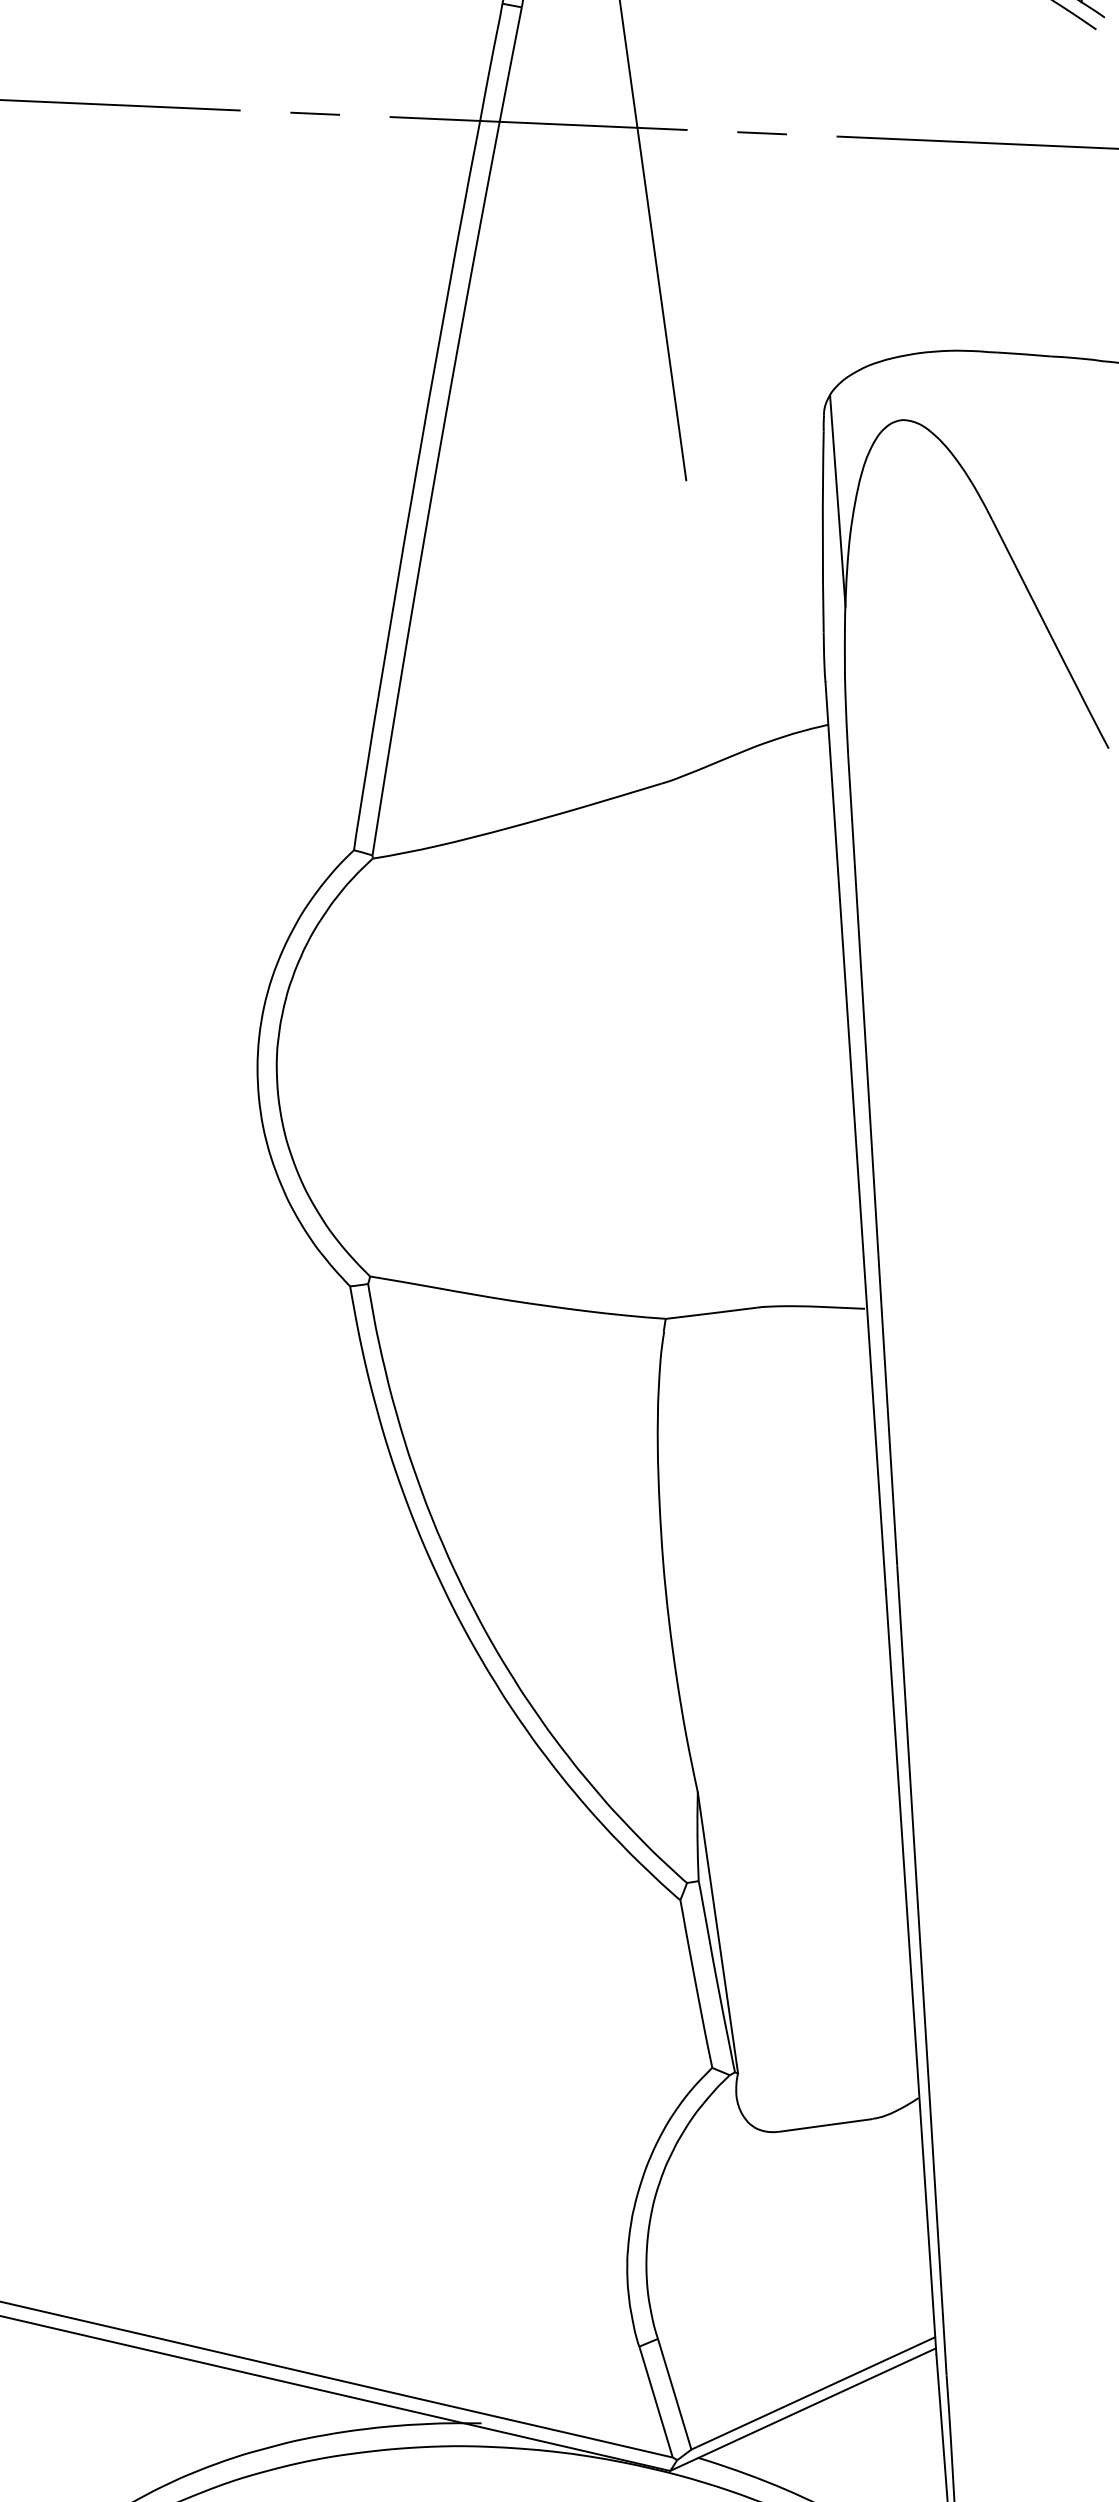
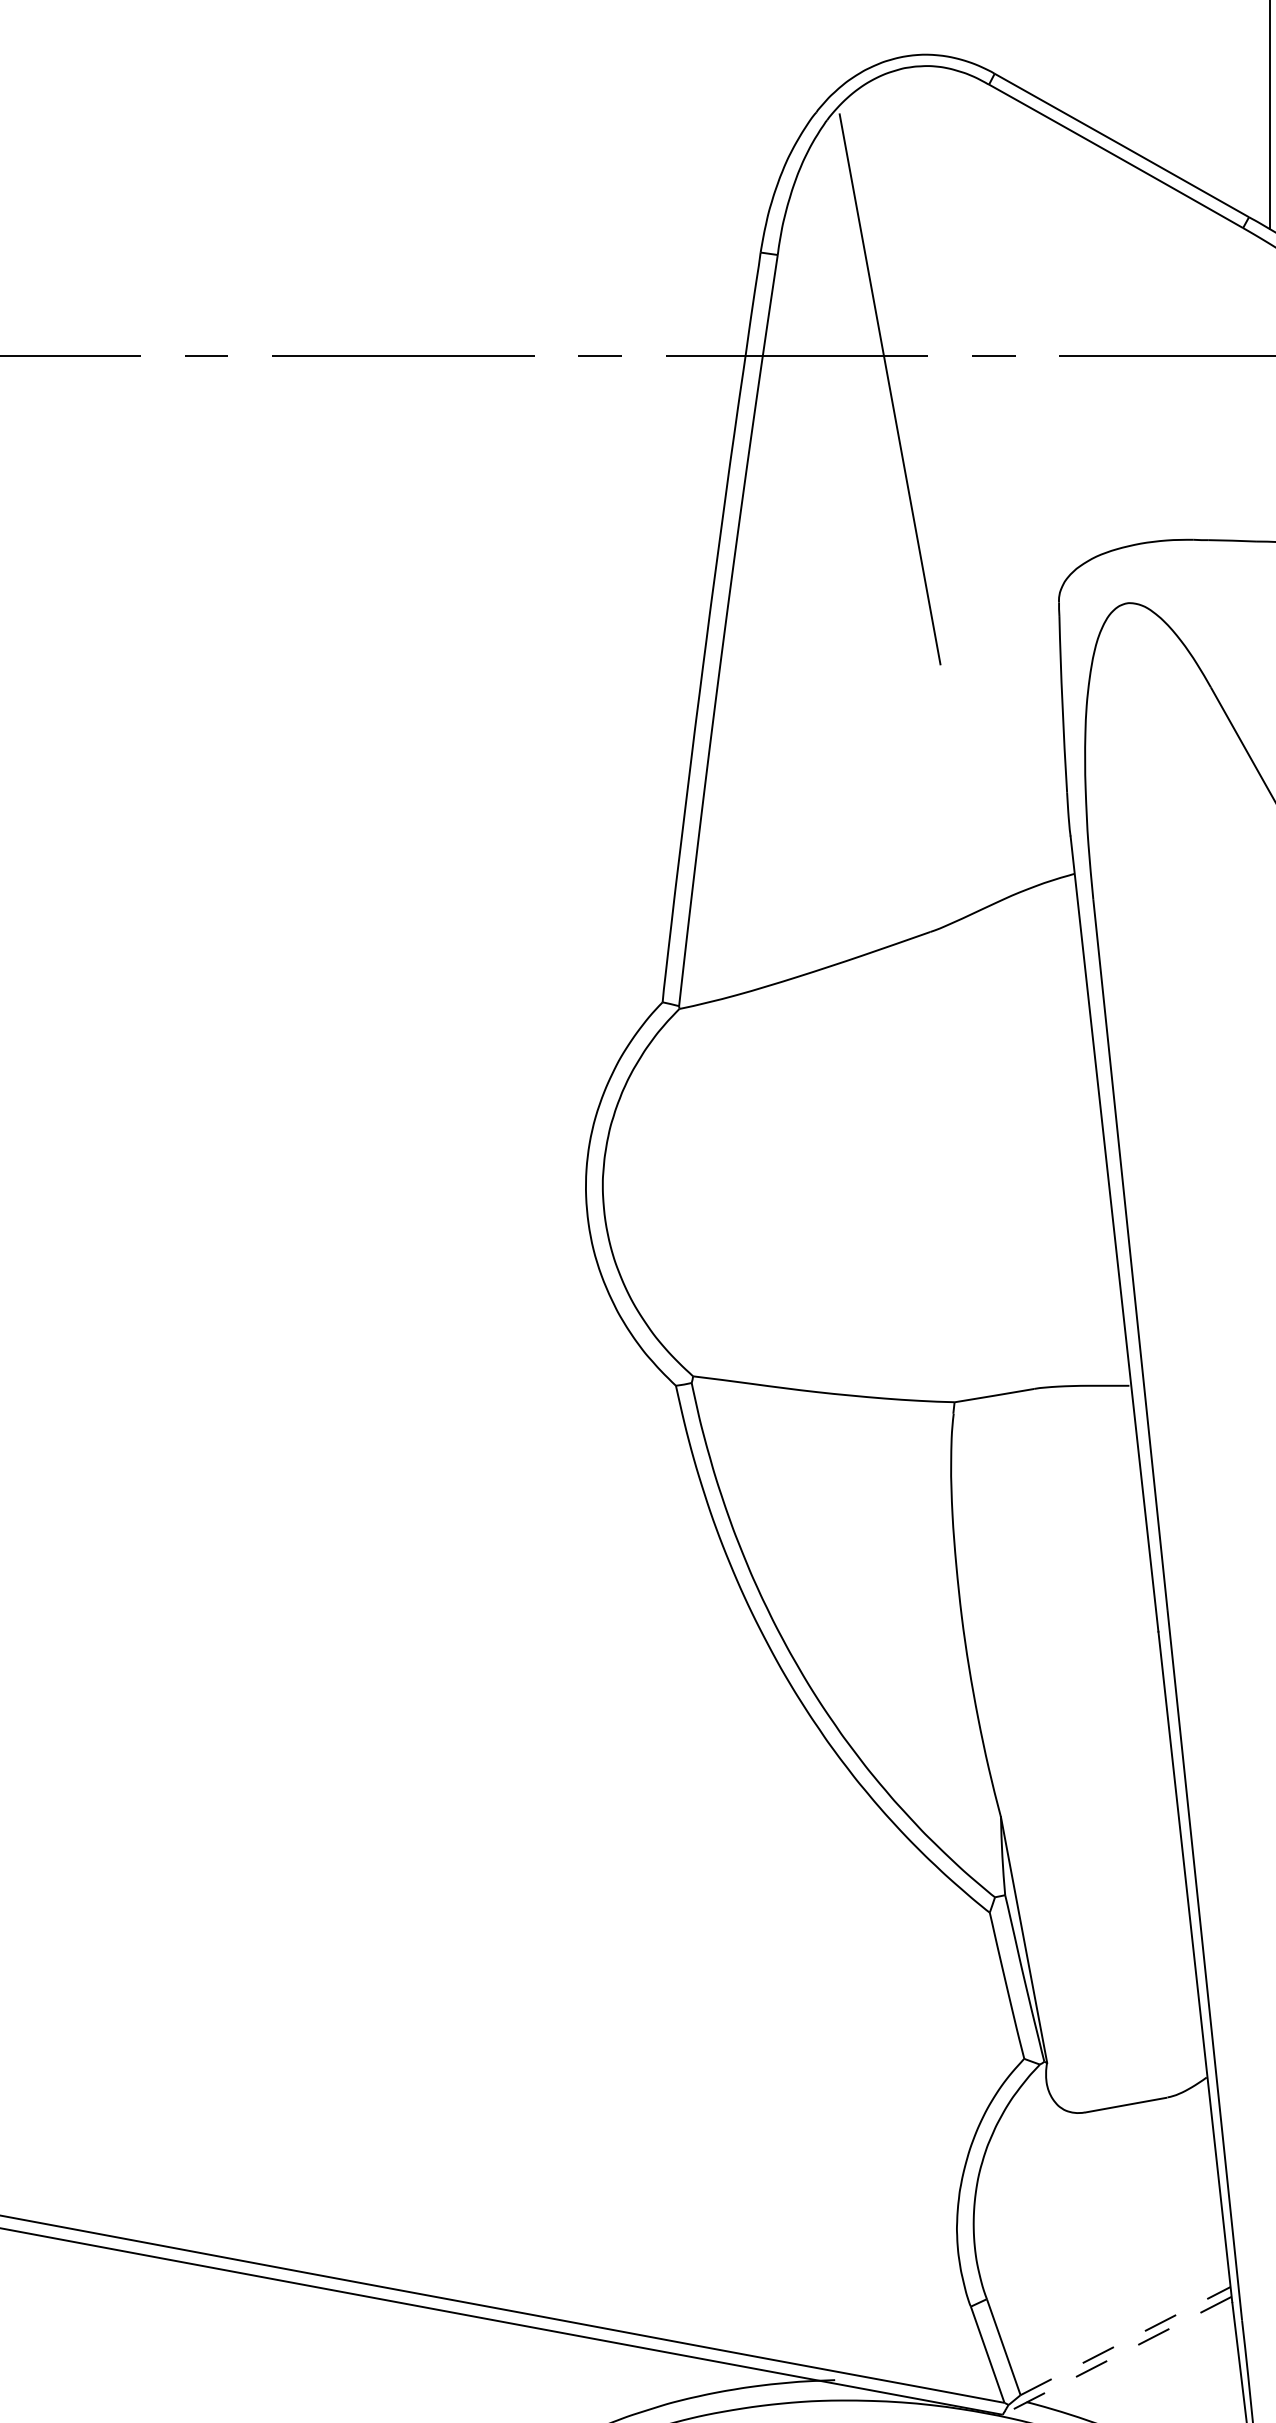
line: (837, 500) -> (1074, 676), removed
line: (813, 2392) -> (1125, 2340), solid -> dashed
line: (803, 2409) -> (1117, 2355), solid -> dashed

